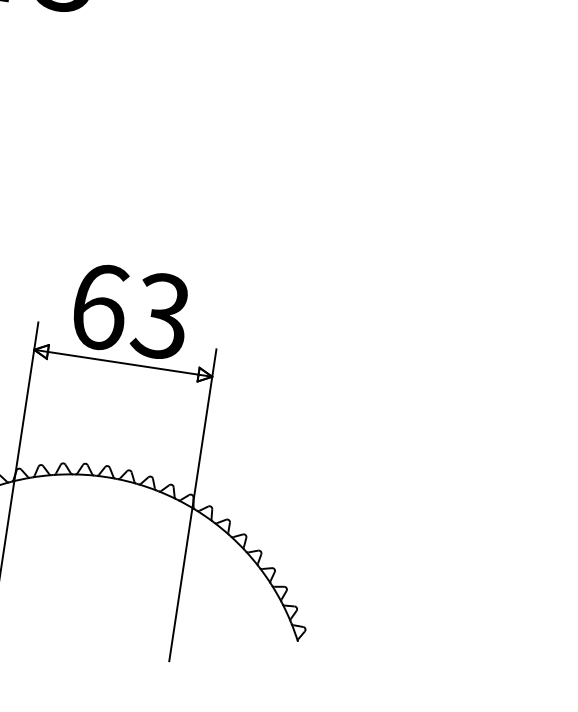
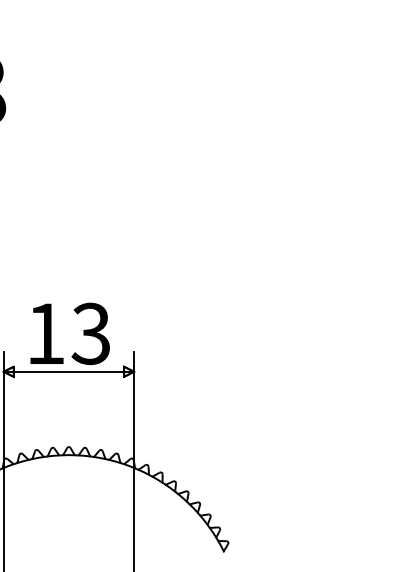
text: (100, 306) -> (46, 333), 63 -> 13

